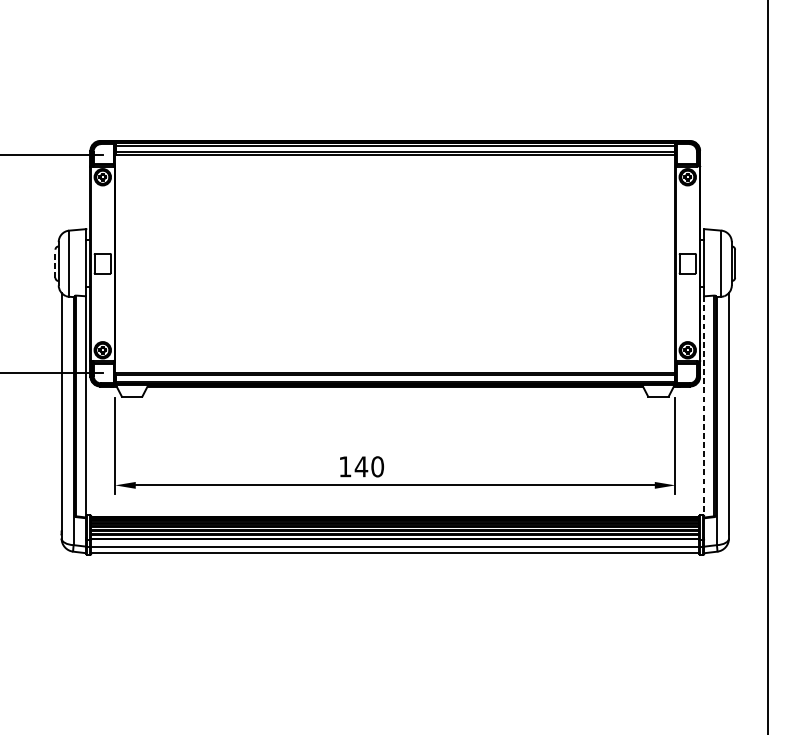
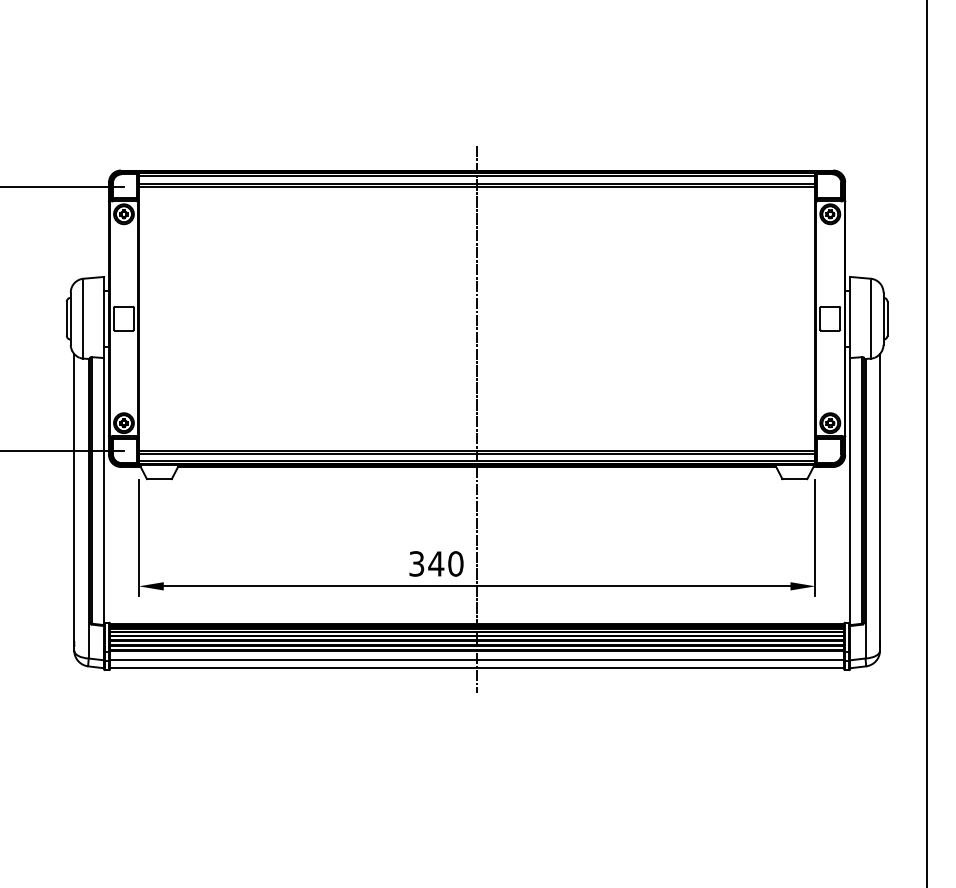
line: (55, 263) -> (66, 318), dashed -> solid
line: (395, 347) -> (477, 419), added
line: (704, 406) -> (850, 491), dashed -> solid
text: (345, 466) -> (416, 563), 140 -> 340

